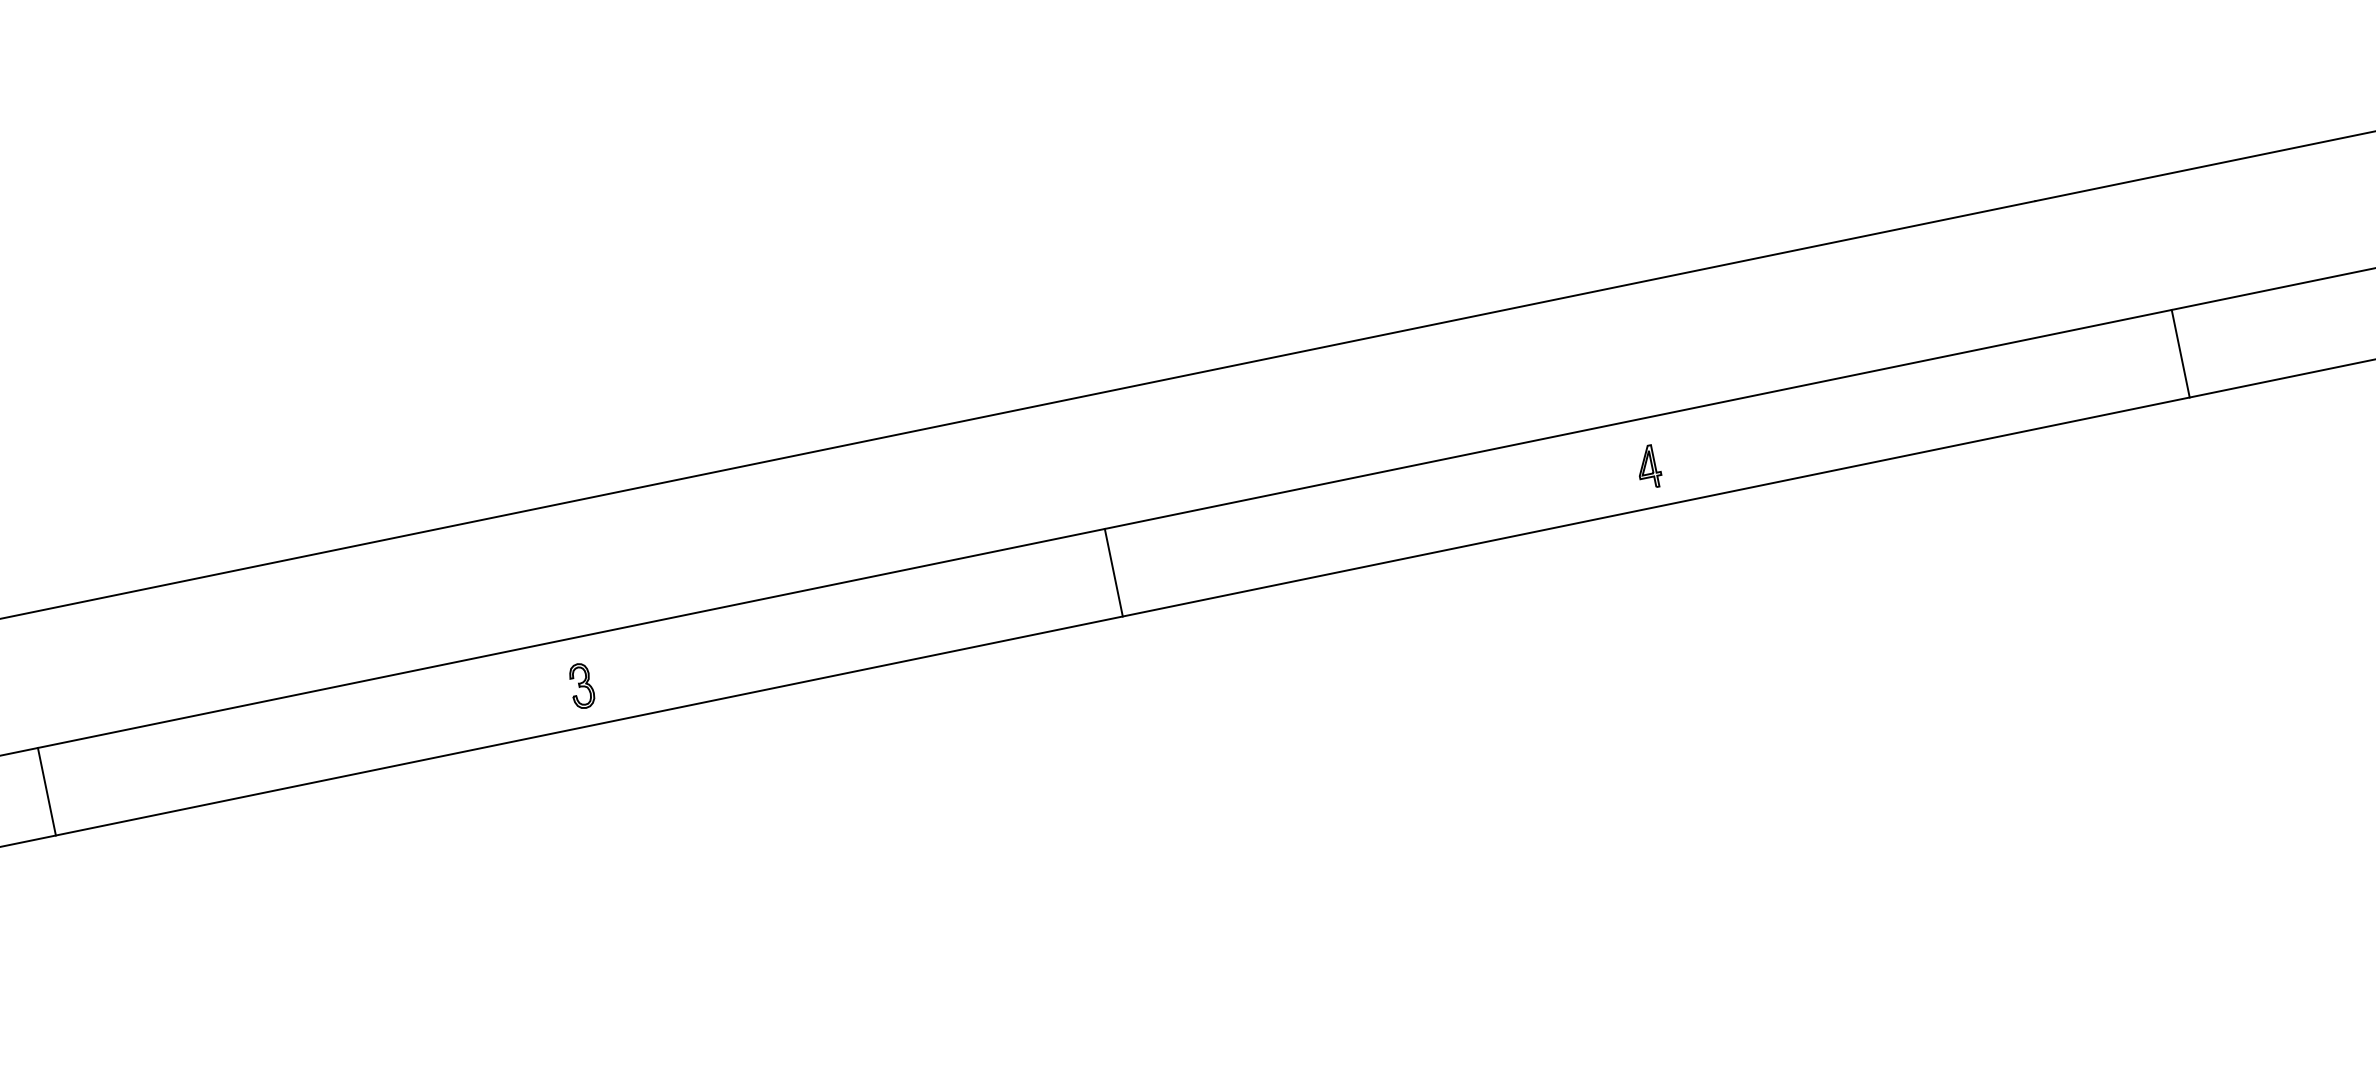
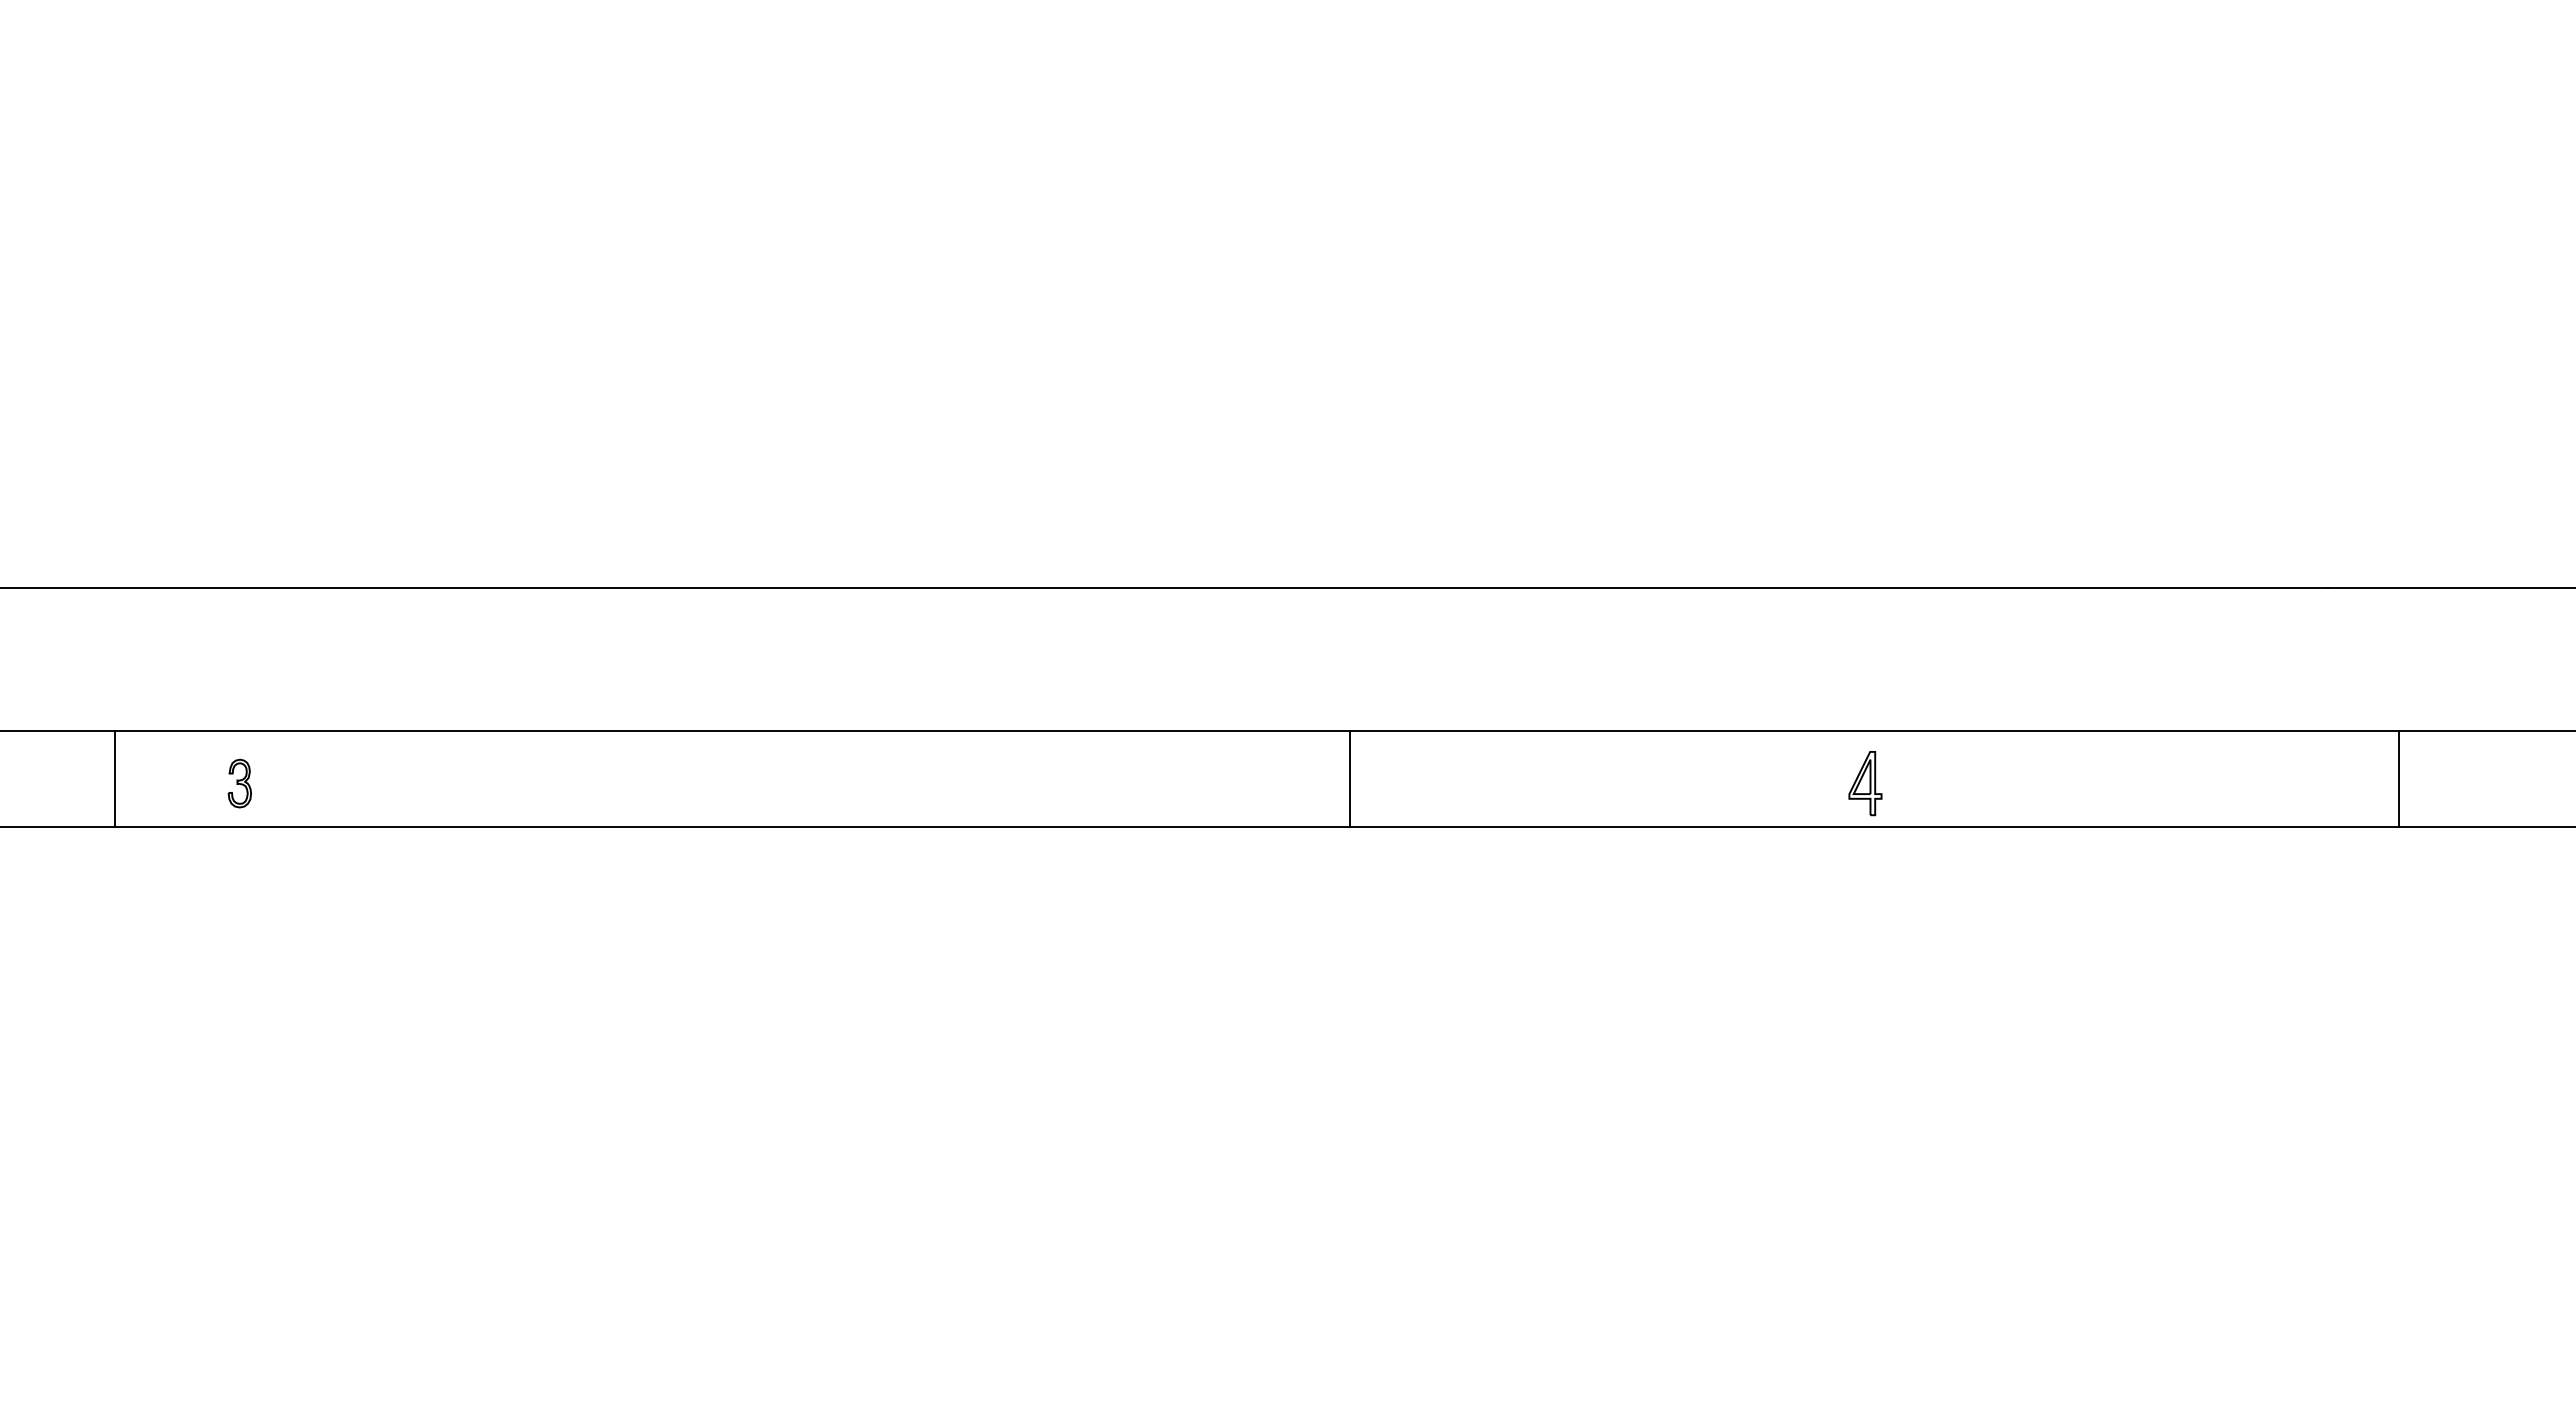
line: (2180, 354) -> (2398, 779), moved
part: (1648, 466) -> (1865, 783), size x1.4
line: (1113, 572) -> (1350, 779), moved
part: (581, 686) -> (239, 783), moved

